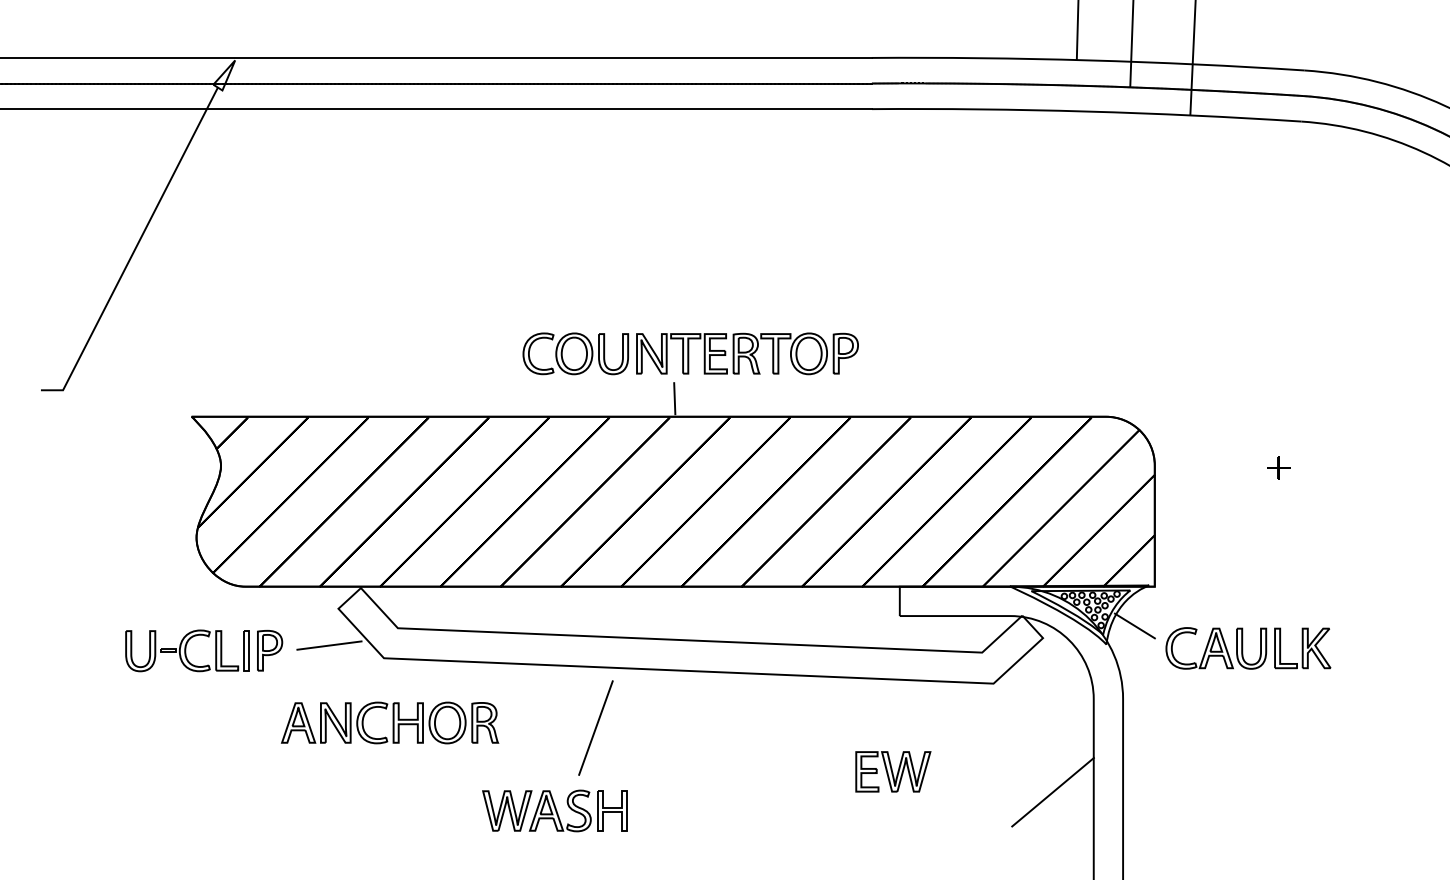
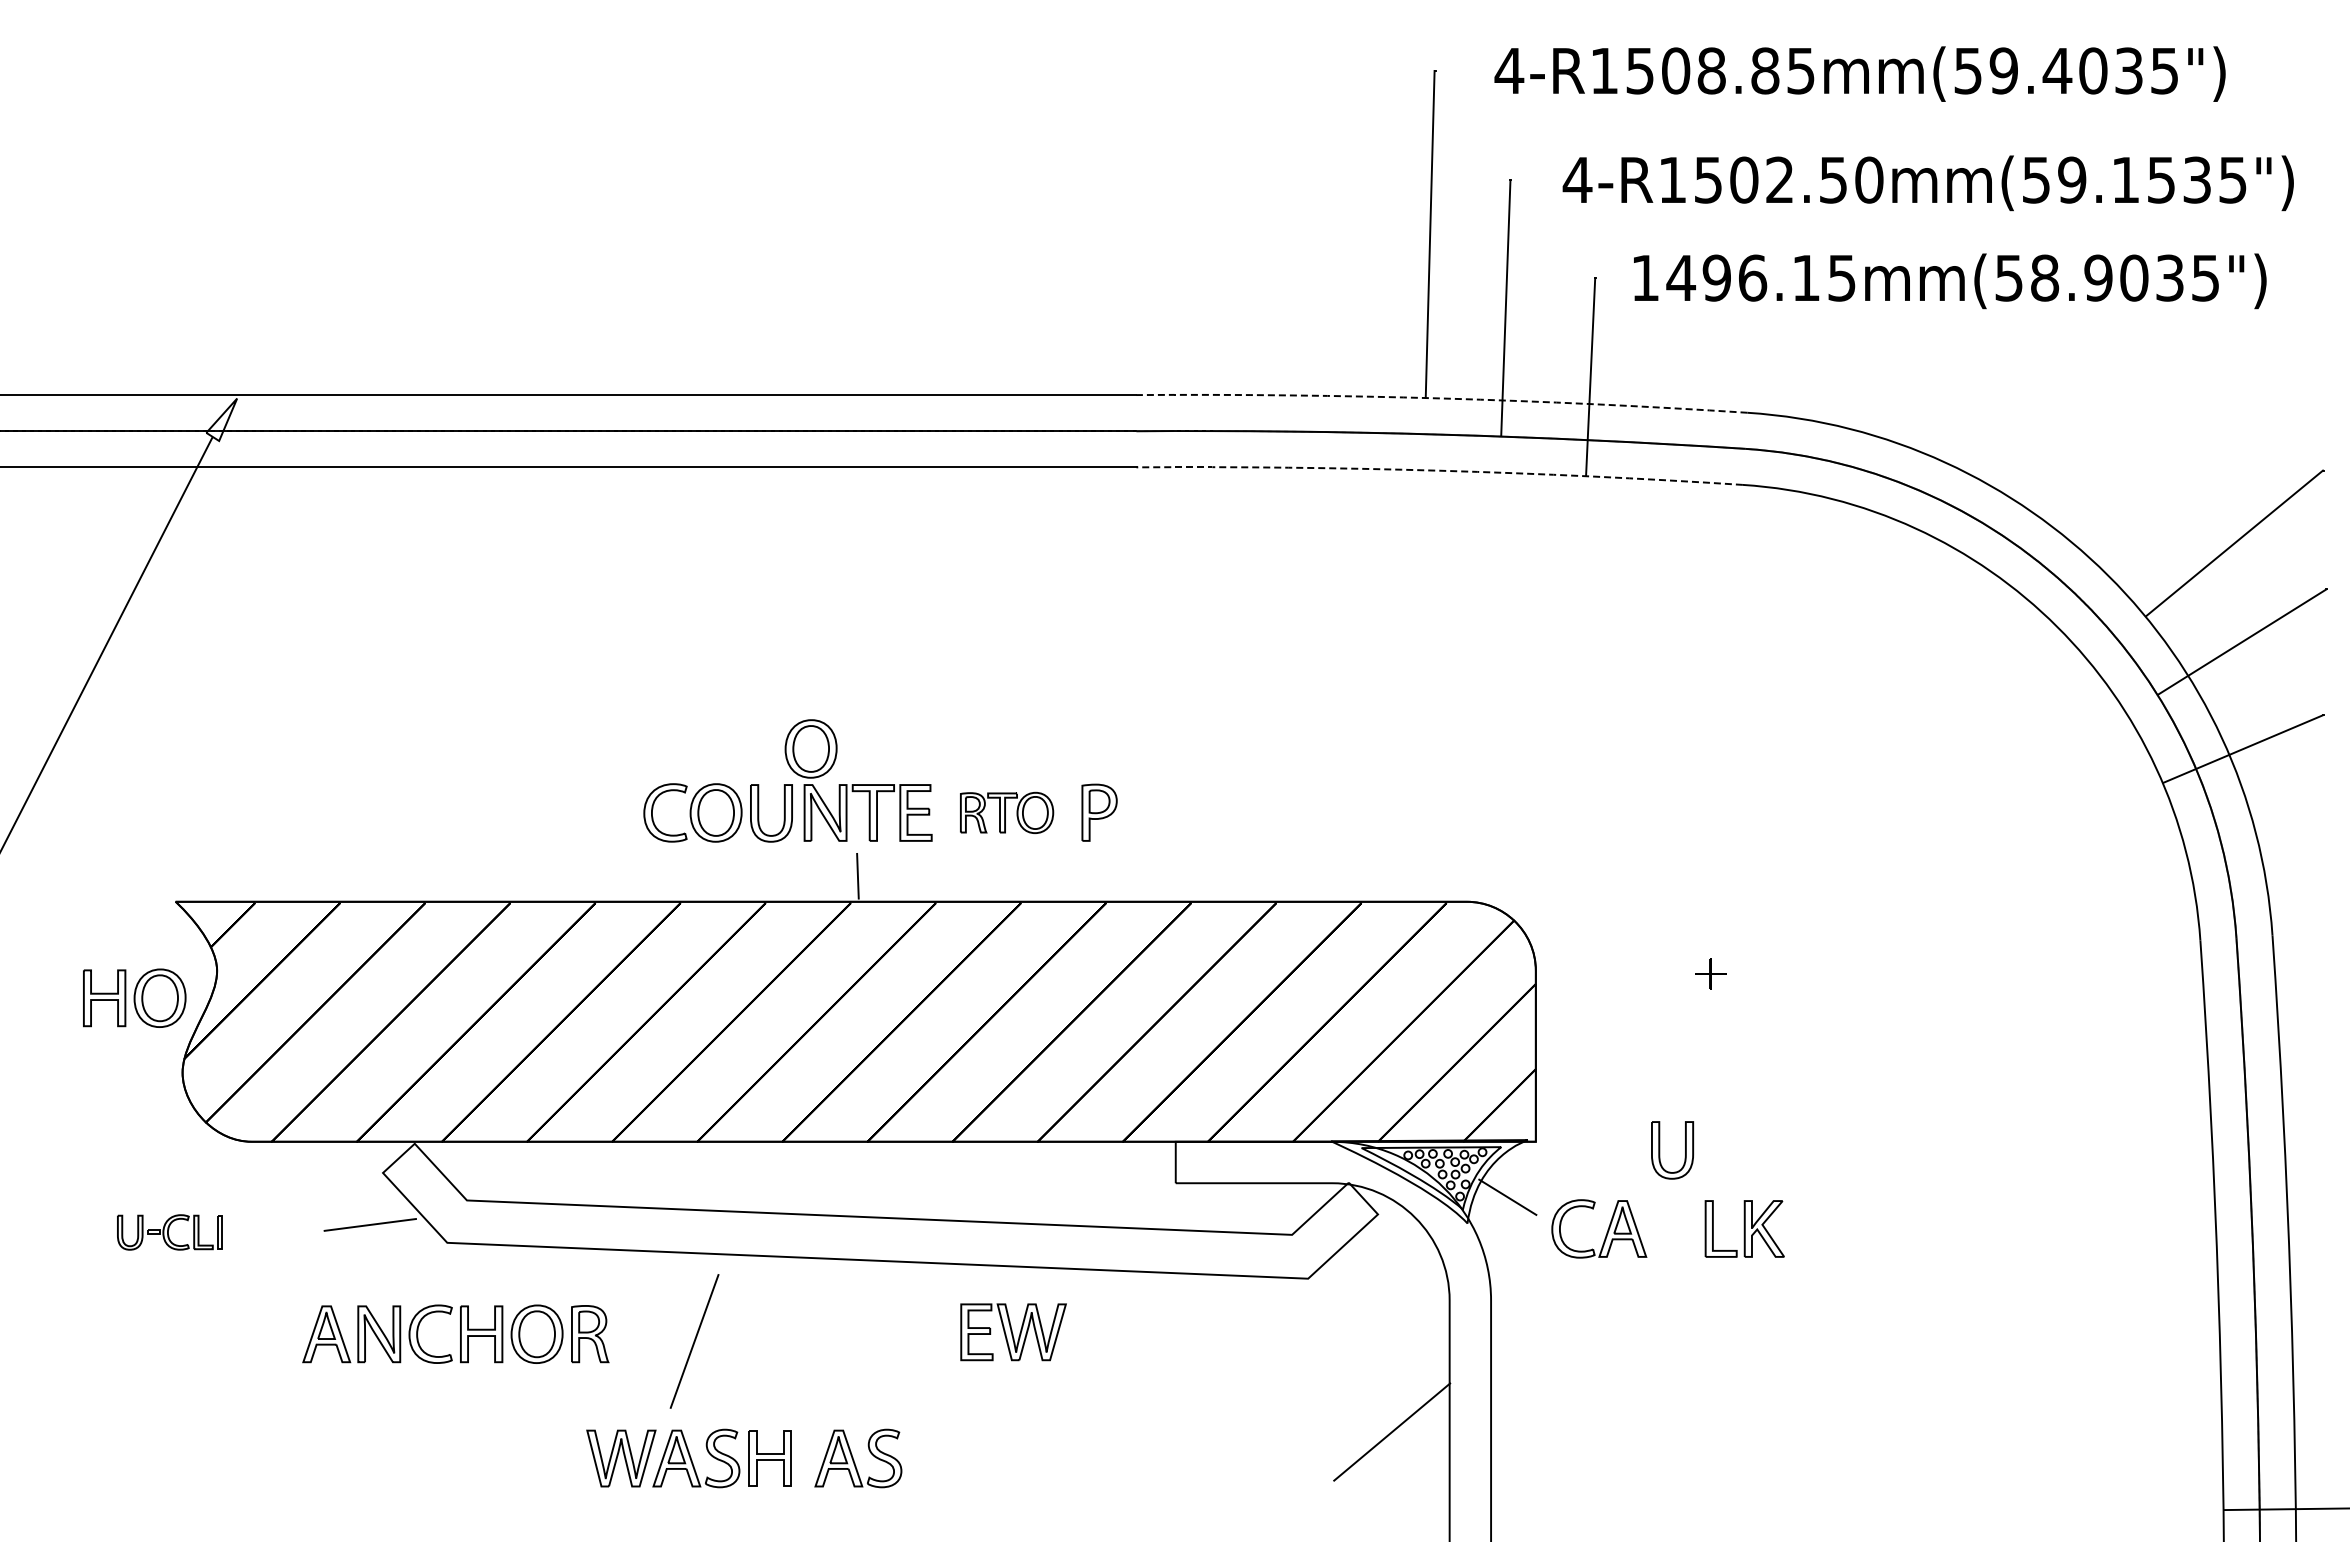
arc: (1088, 60) -> (1442, 398), solid -> dashed
arc: (1086, 111) -> (1439, 470), solid -> dashed
part: (641, 308) -> (810, 748), added
part: (779, 353) -> (1006, 812), size x0.7
part: (162, 484) -> (134, 997), added
part: (1243, 648) -> (1660, 1150), moved
part: (187, 650) -> (169, 1232), size x0.6
part: (270, 650) -> (286, 1232), removed
line: (595, 728) -> (694, 1341), moved
part: (893, 772) -> (1013, 1332), moved
part: (675, 810) -> (858, 1458), added

